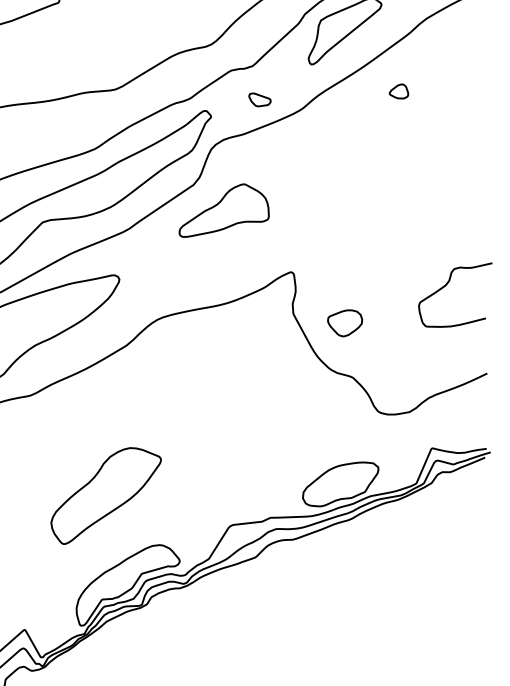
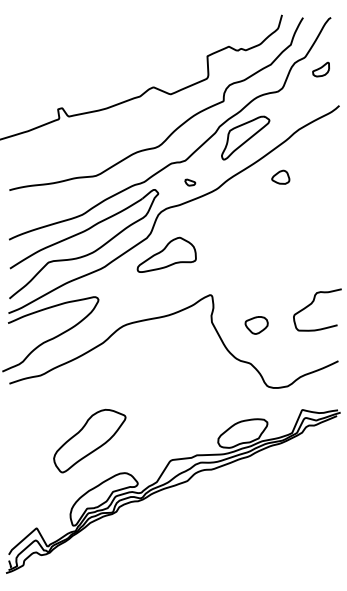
part: (398, 90) -> (280, 176), size x1.43
part: (260, 99) -> (190, 182), size x0.71
part: (344, 323) -> (256, 325), moved

